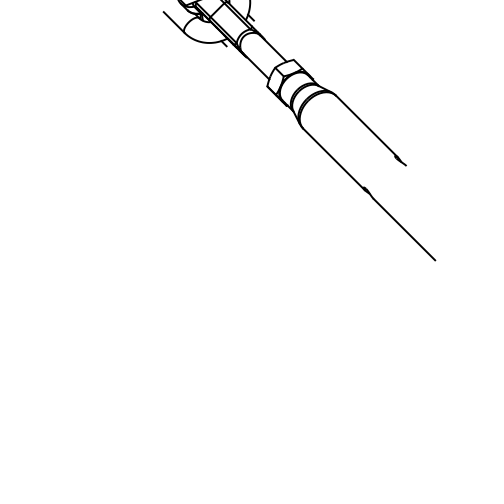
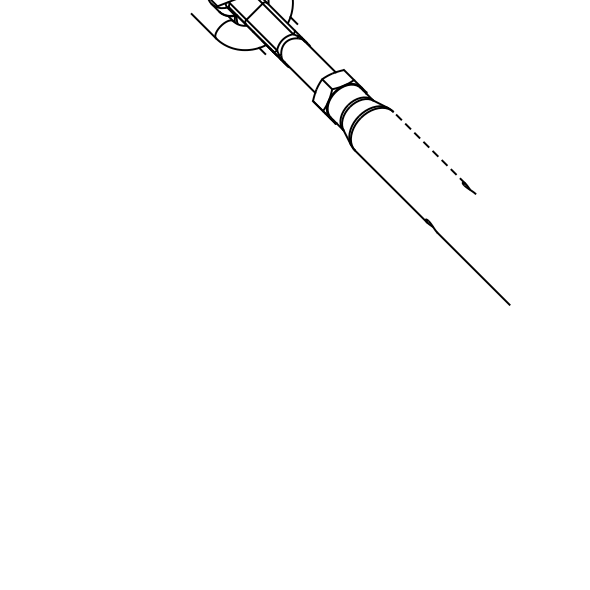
line: (366, 126) -> (429, 147), solid -> dashed

